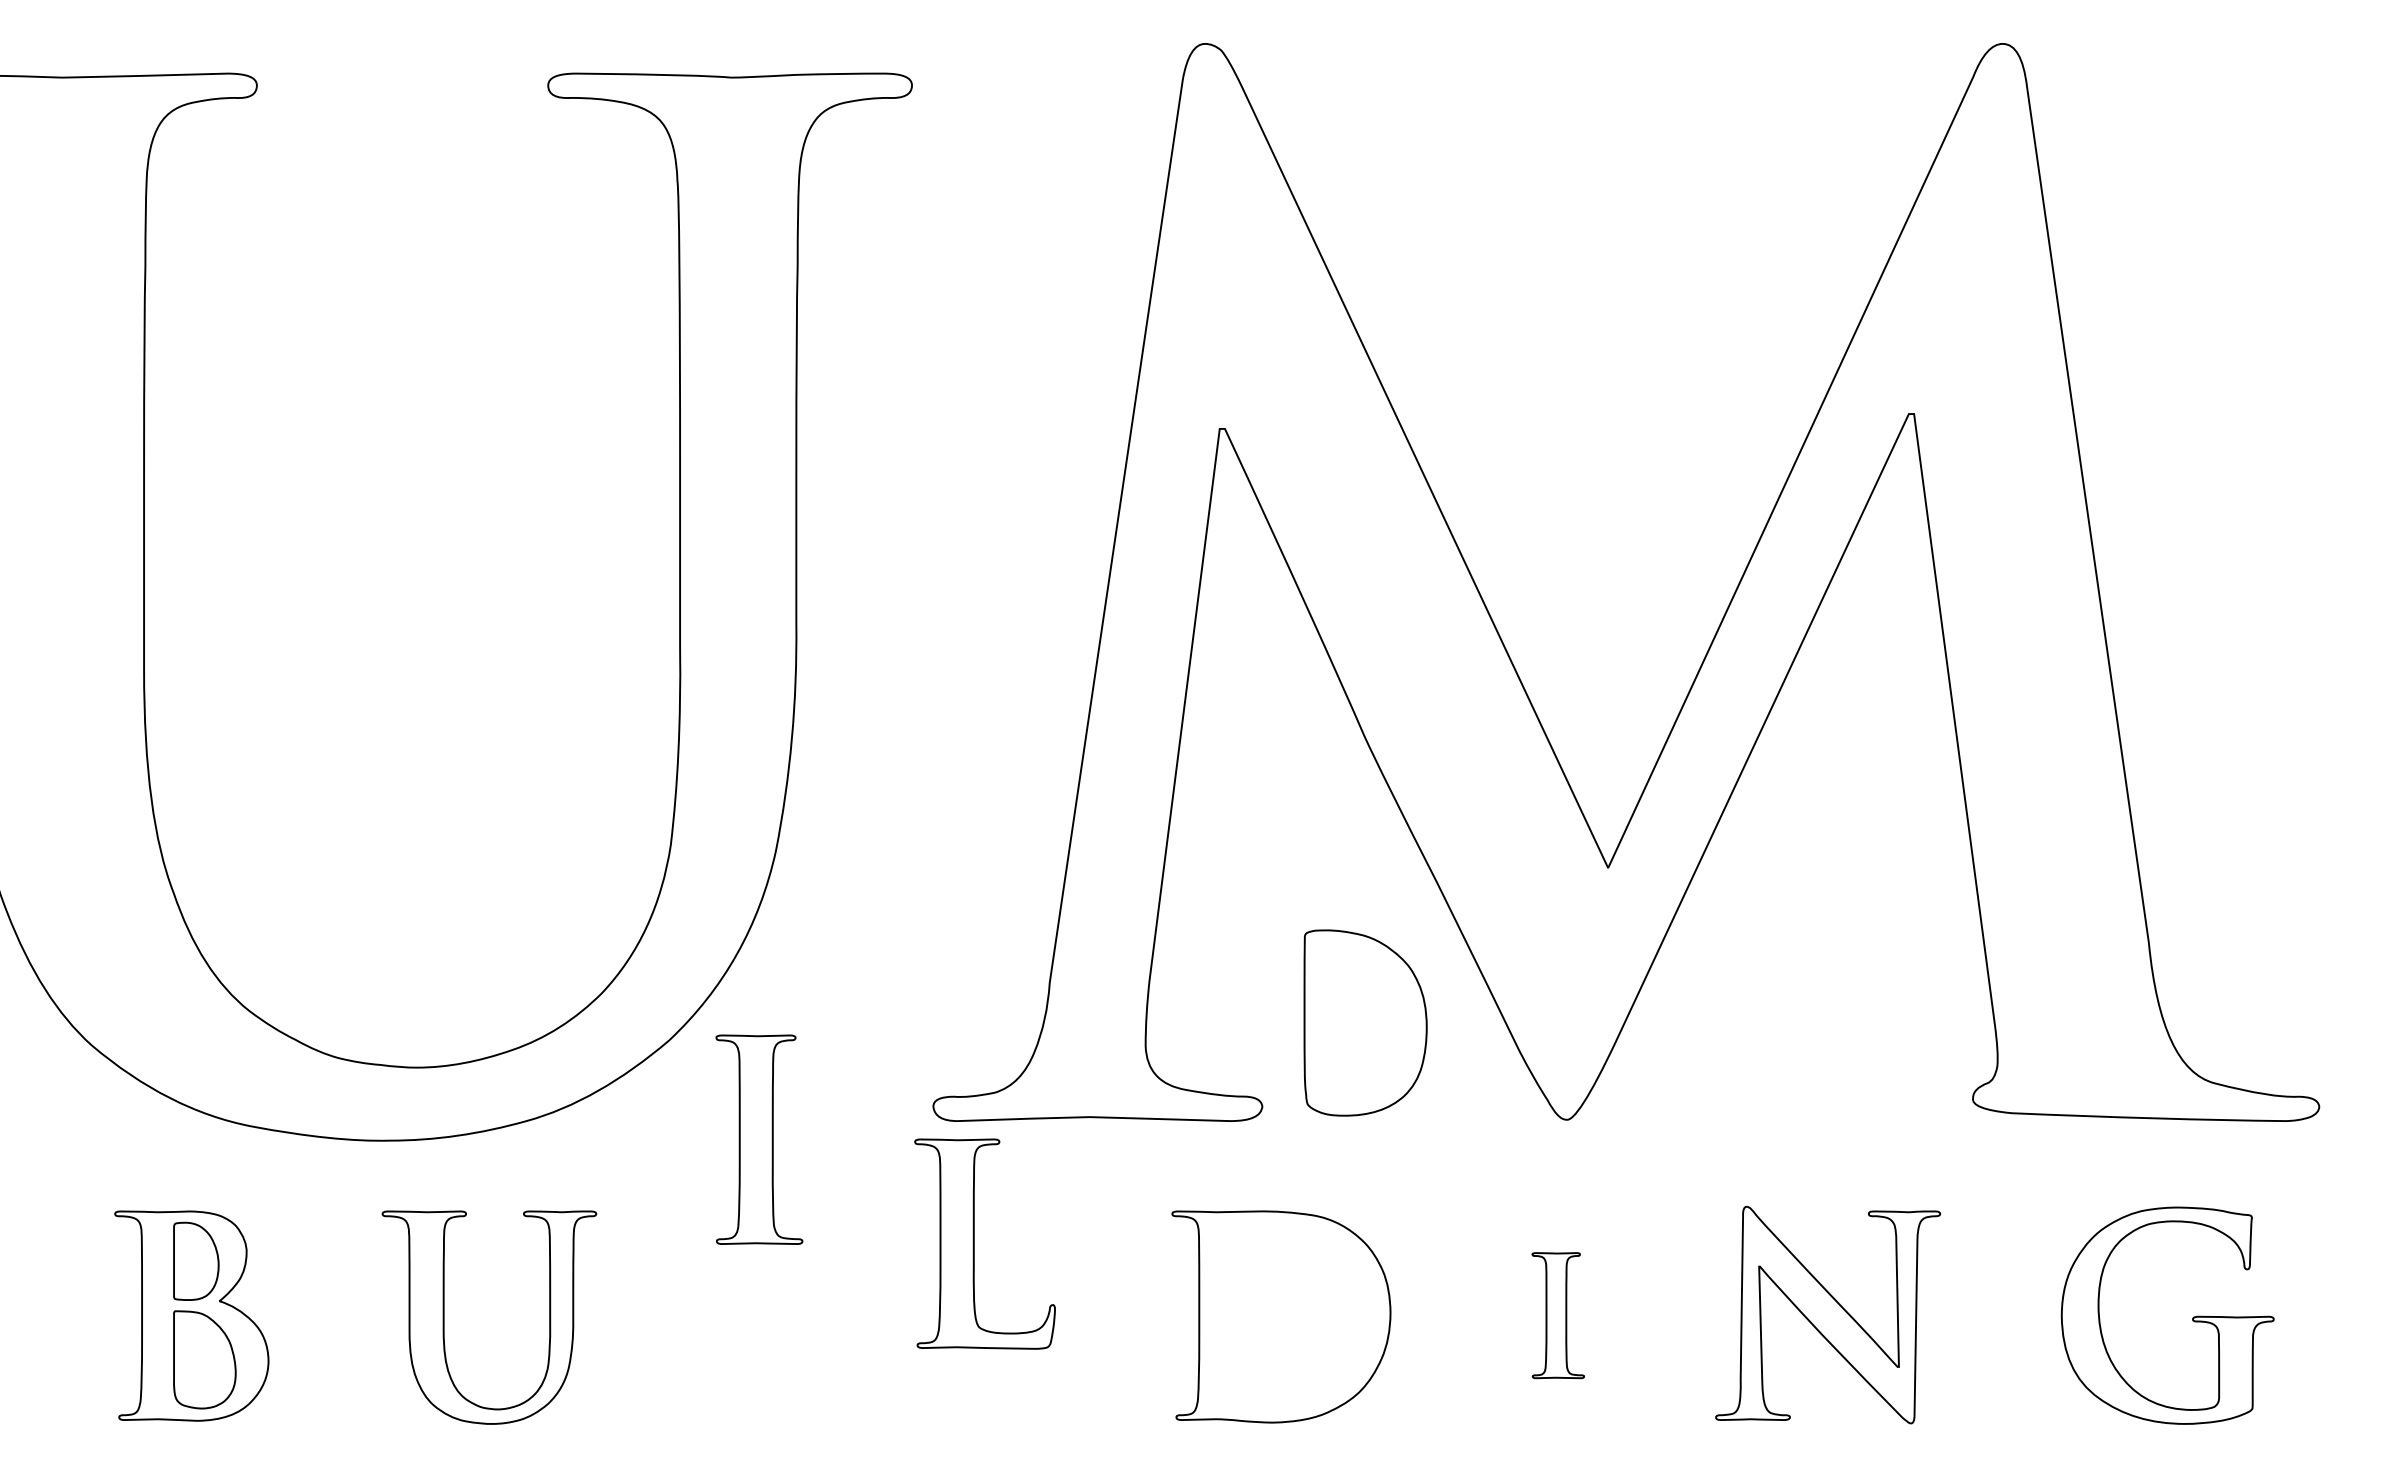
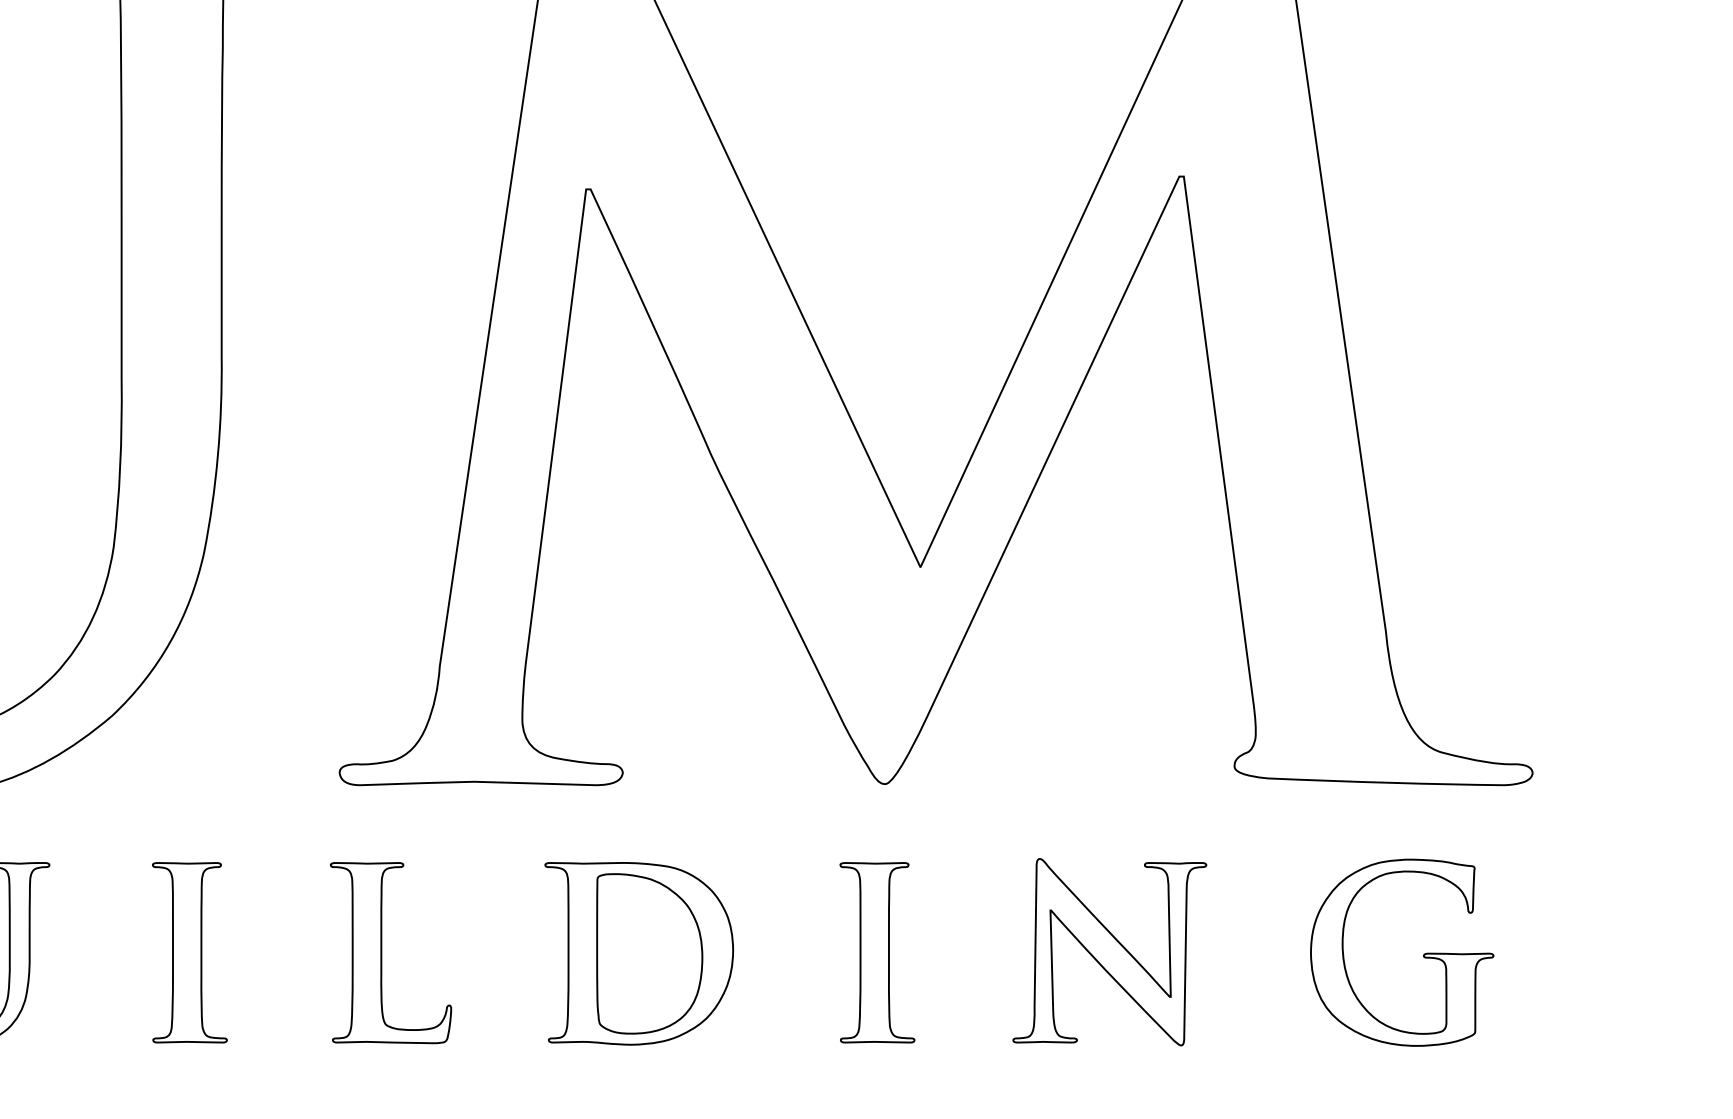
part: (1365, 1022) -> (649, 953), moved
part: (759, 1139) -> (189, 952), moved
part: (974, 1243) -> (381, 952), moved
part: (1558, 1315) -> (877, 952), size x1.67

